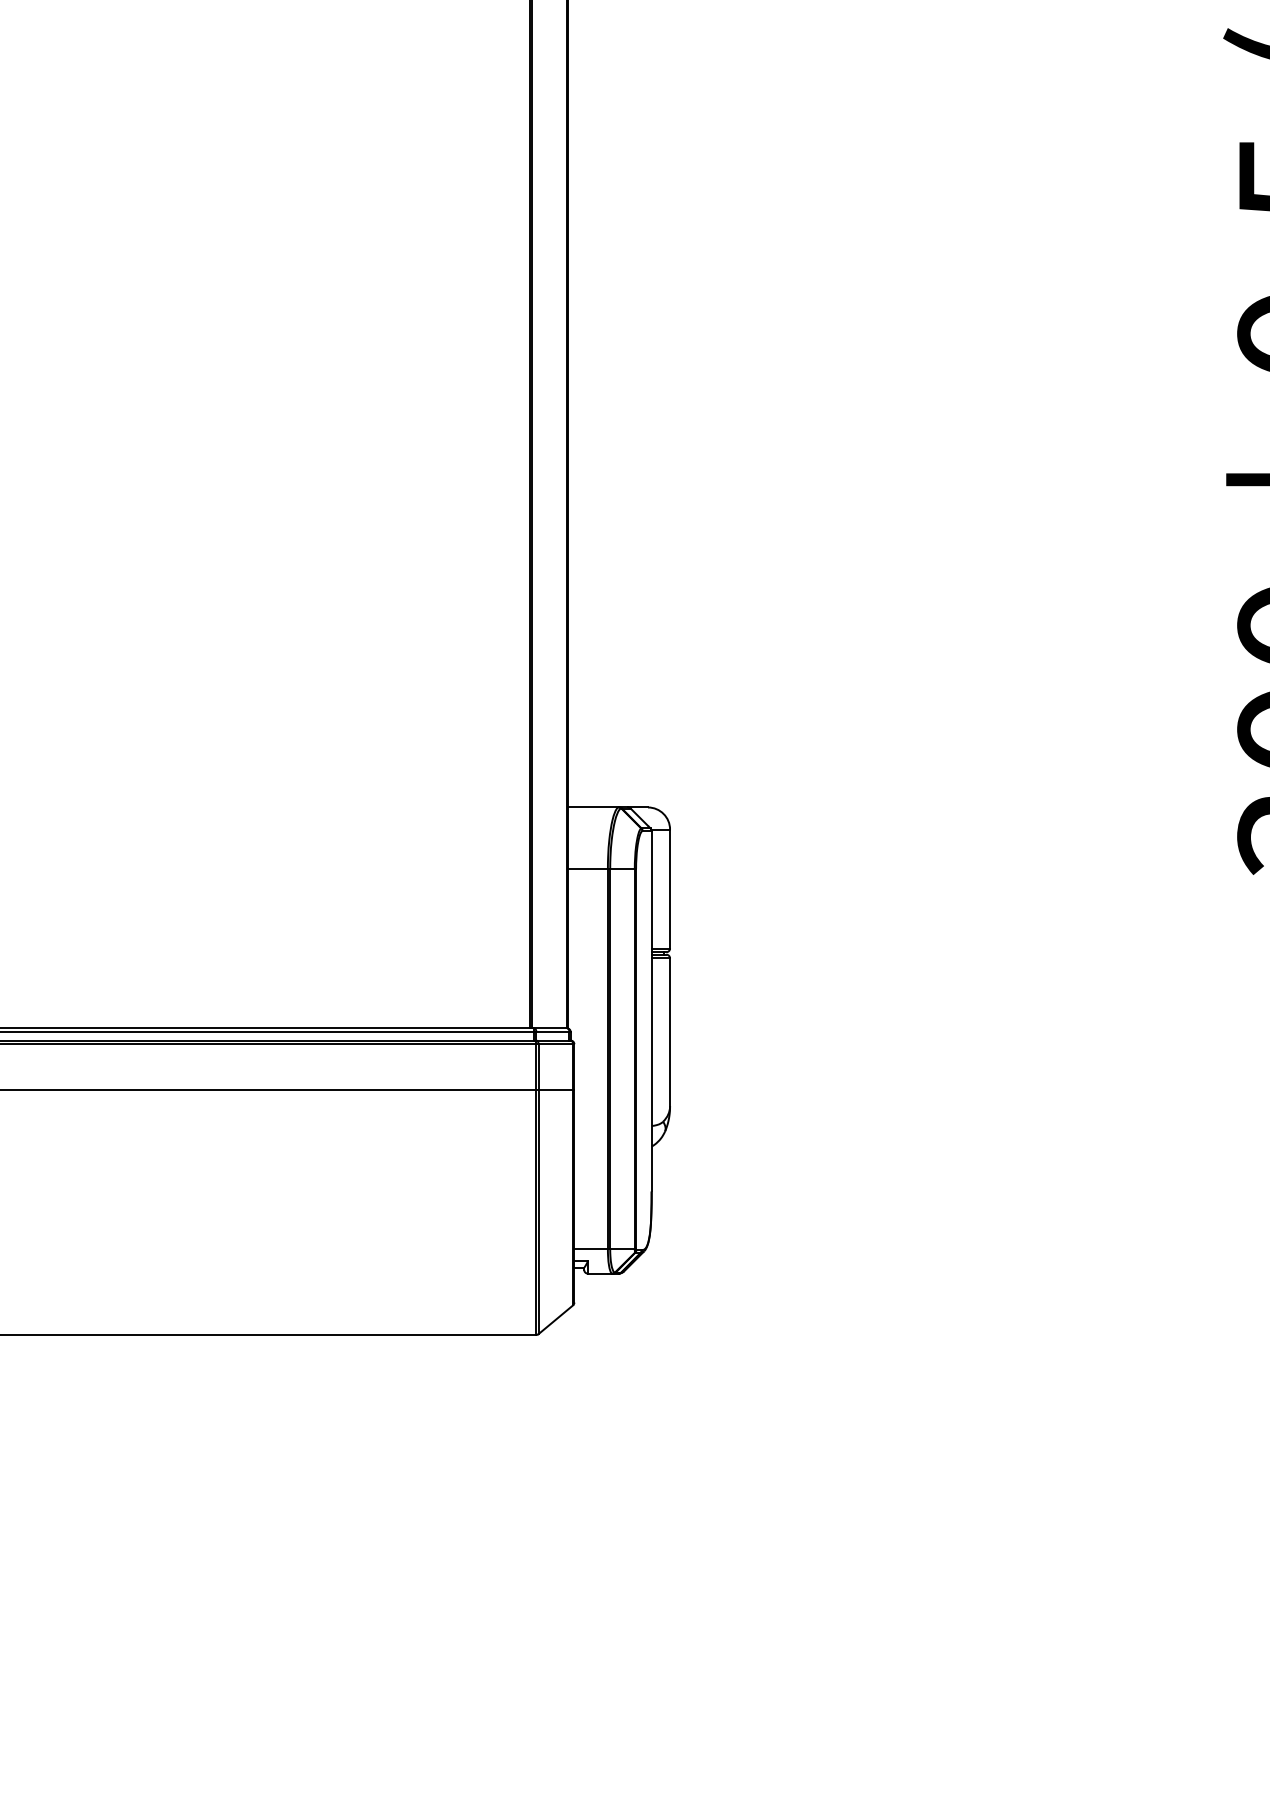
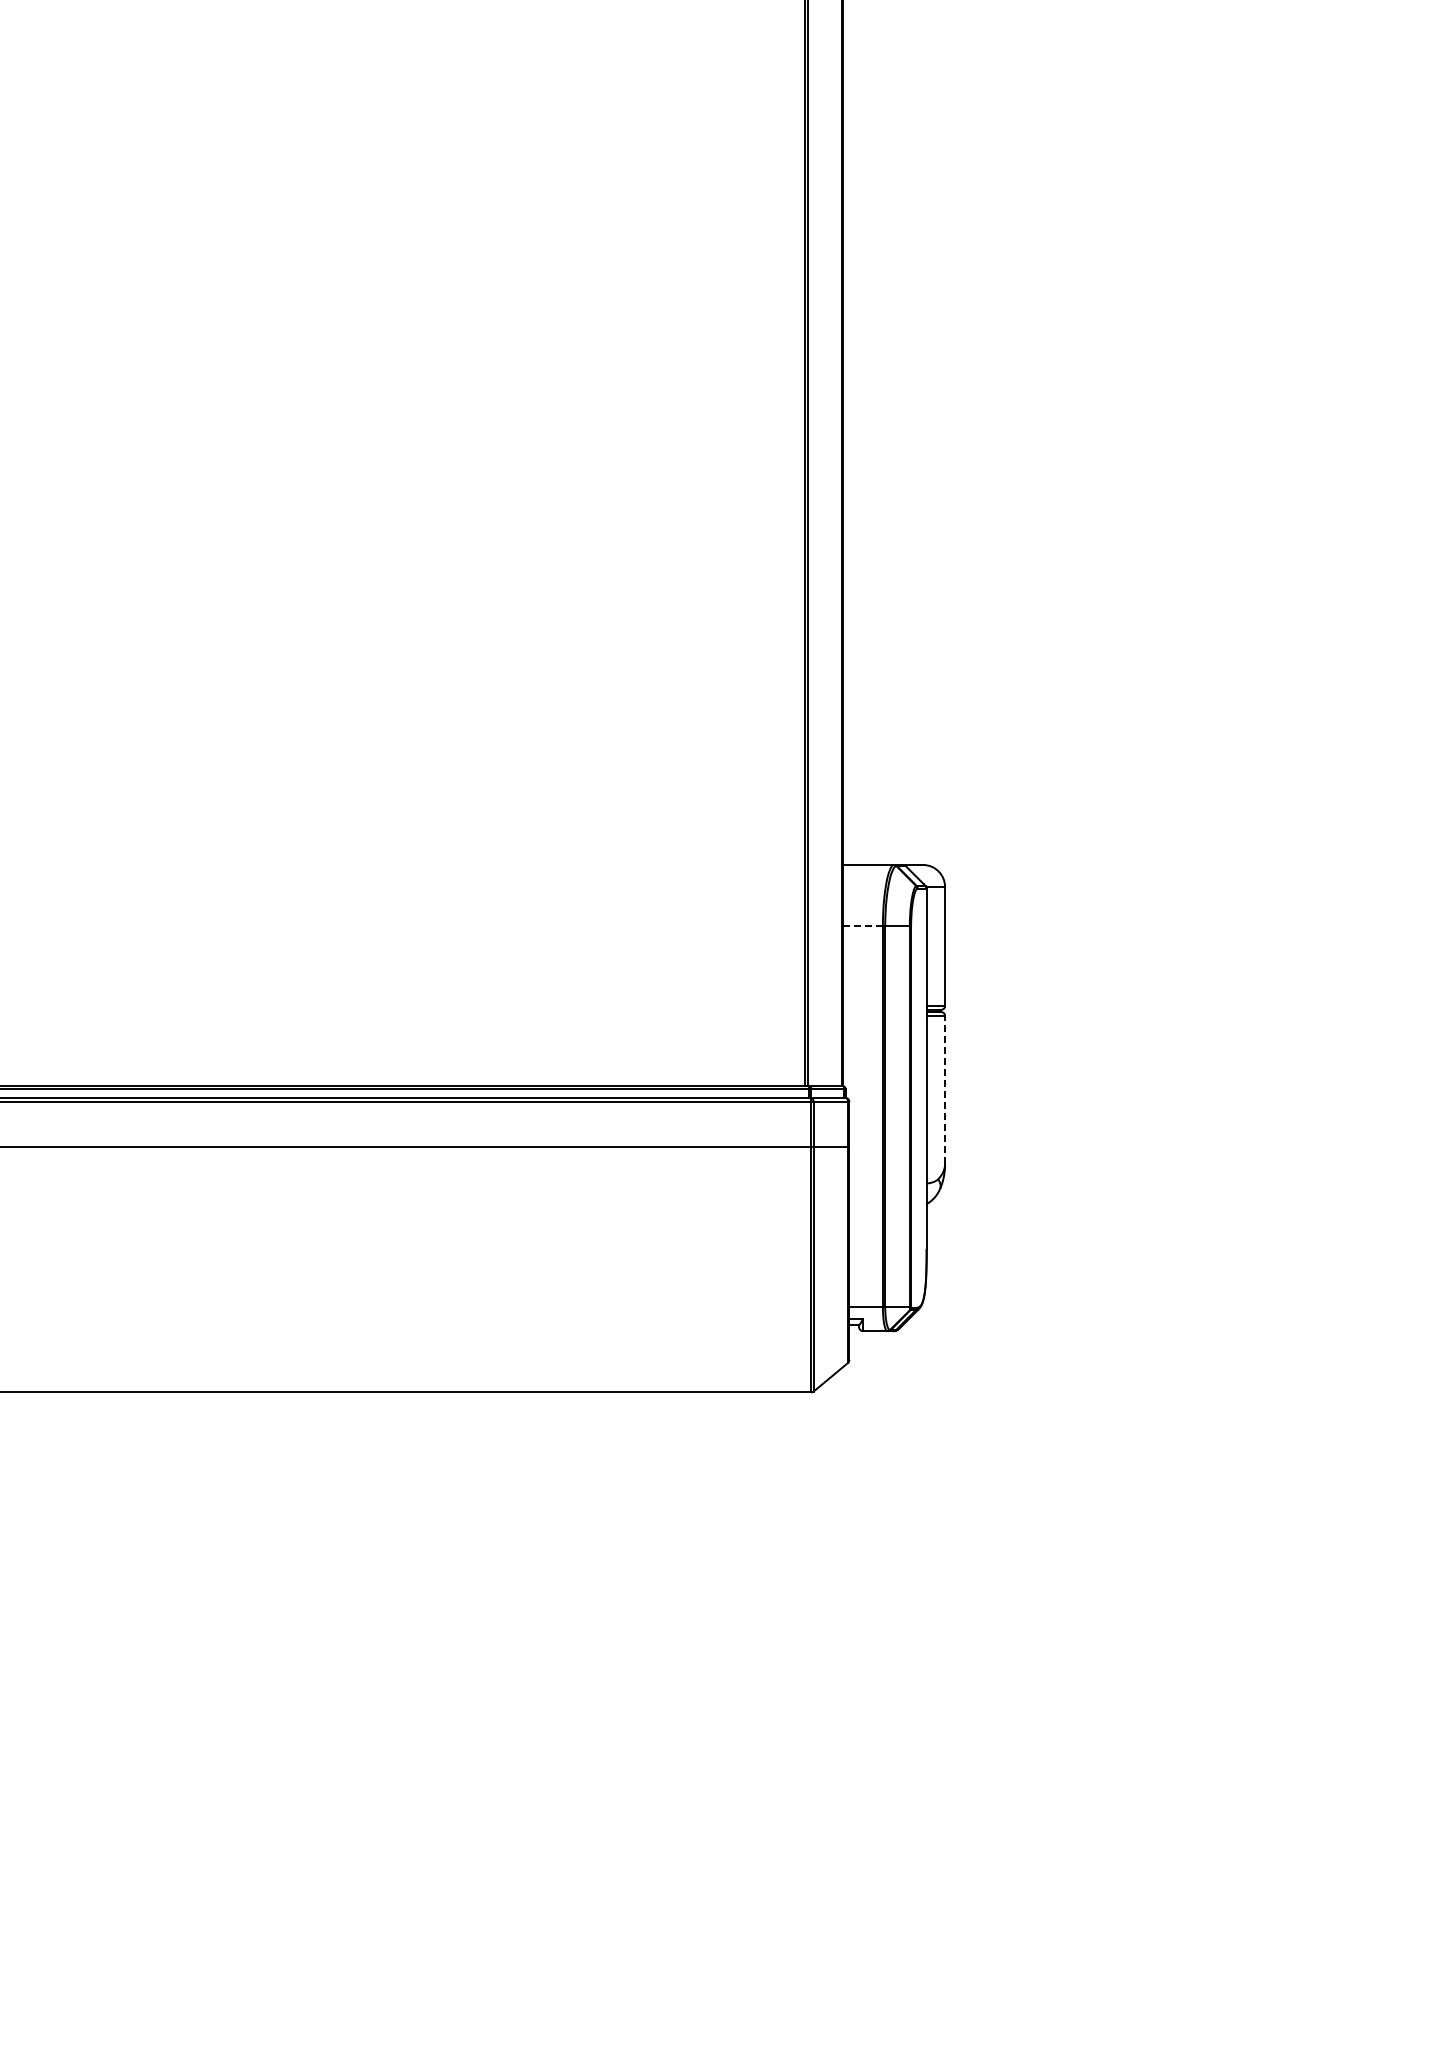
line: (588, 869) -> (863, 926), solid -> dashed
line: (670, 1032) -> (945, 1089), solid -> dashed

